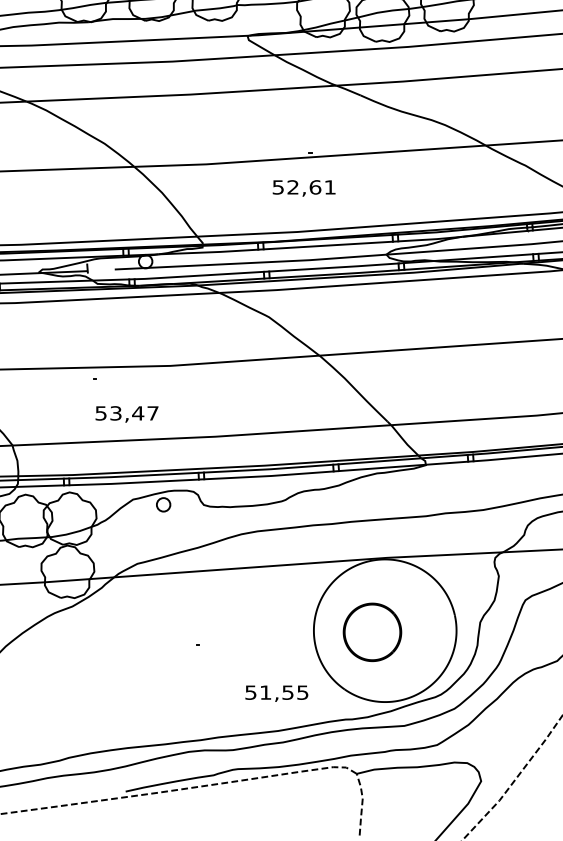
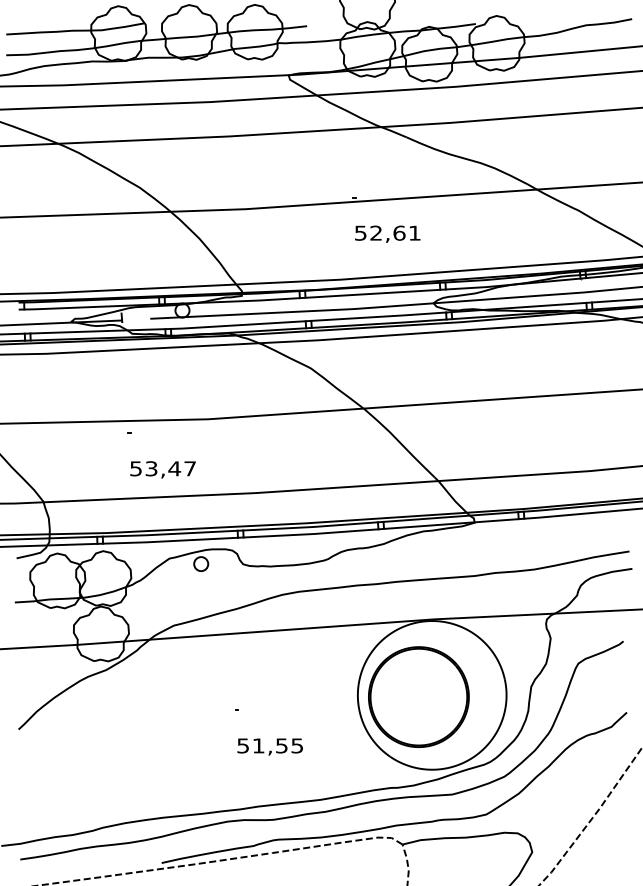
text: (303, 187) -> (387, 233), moved
part: (372, 631) -> (418, 696), size x1.67
text: (276, 693) -> (269, 746), moved

